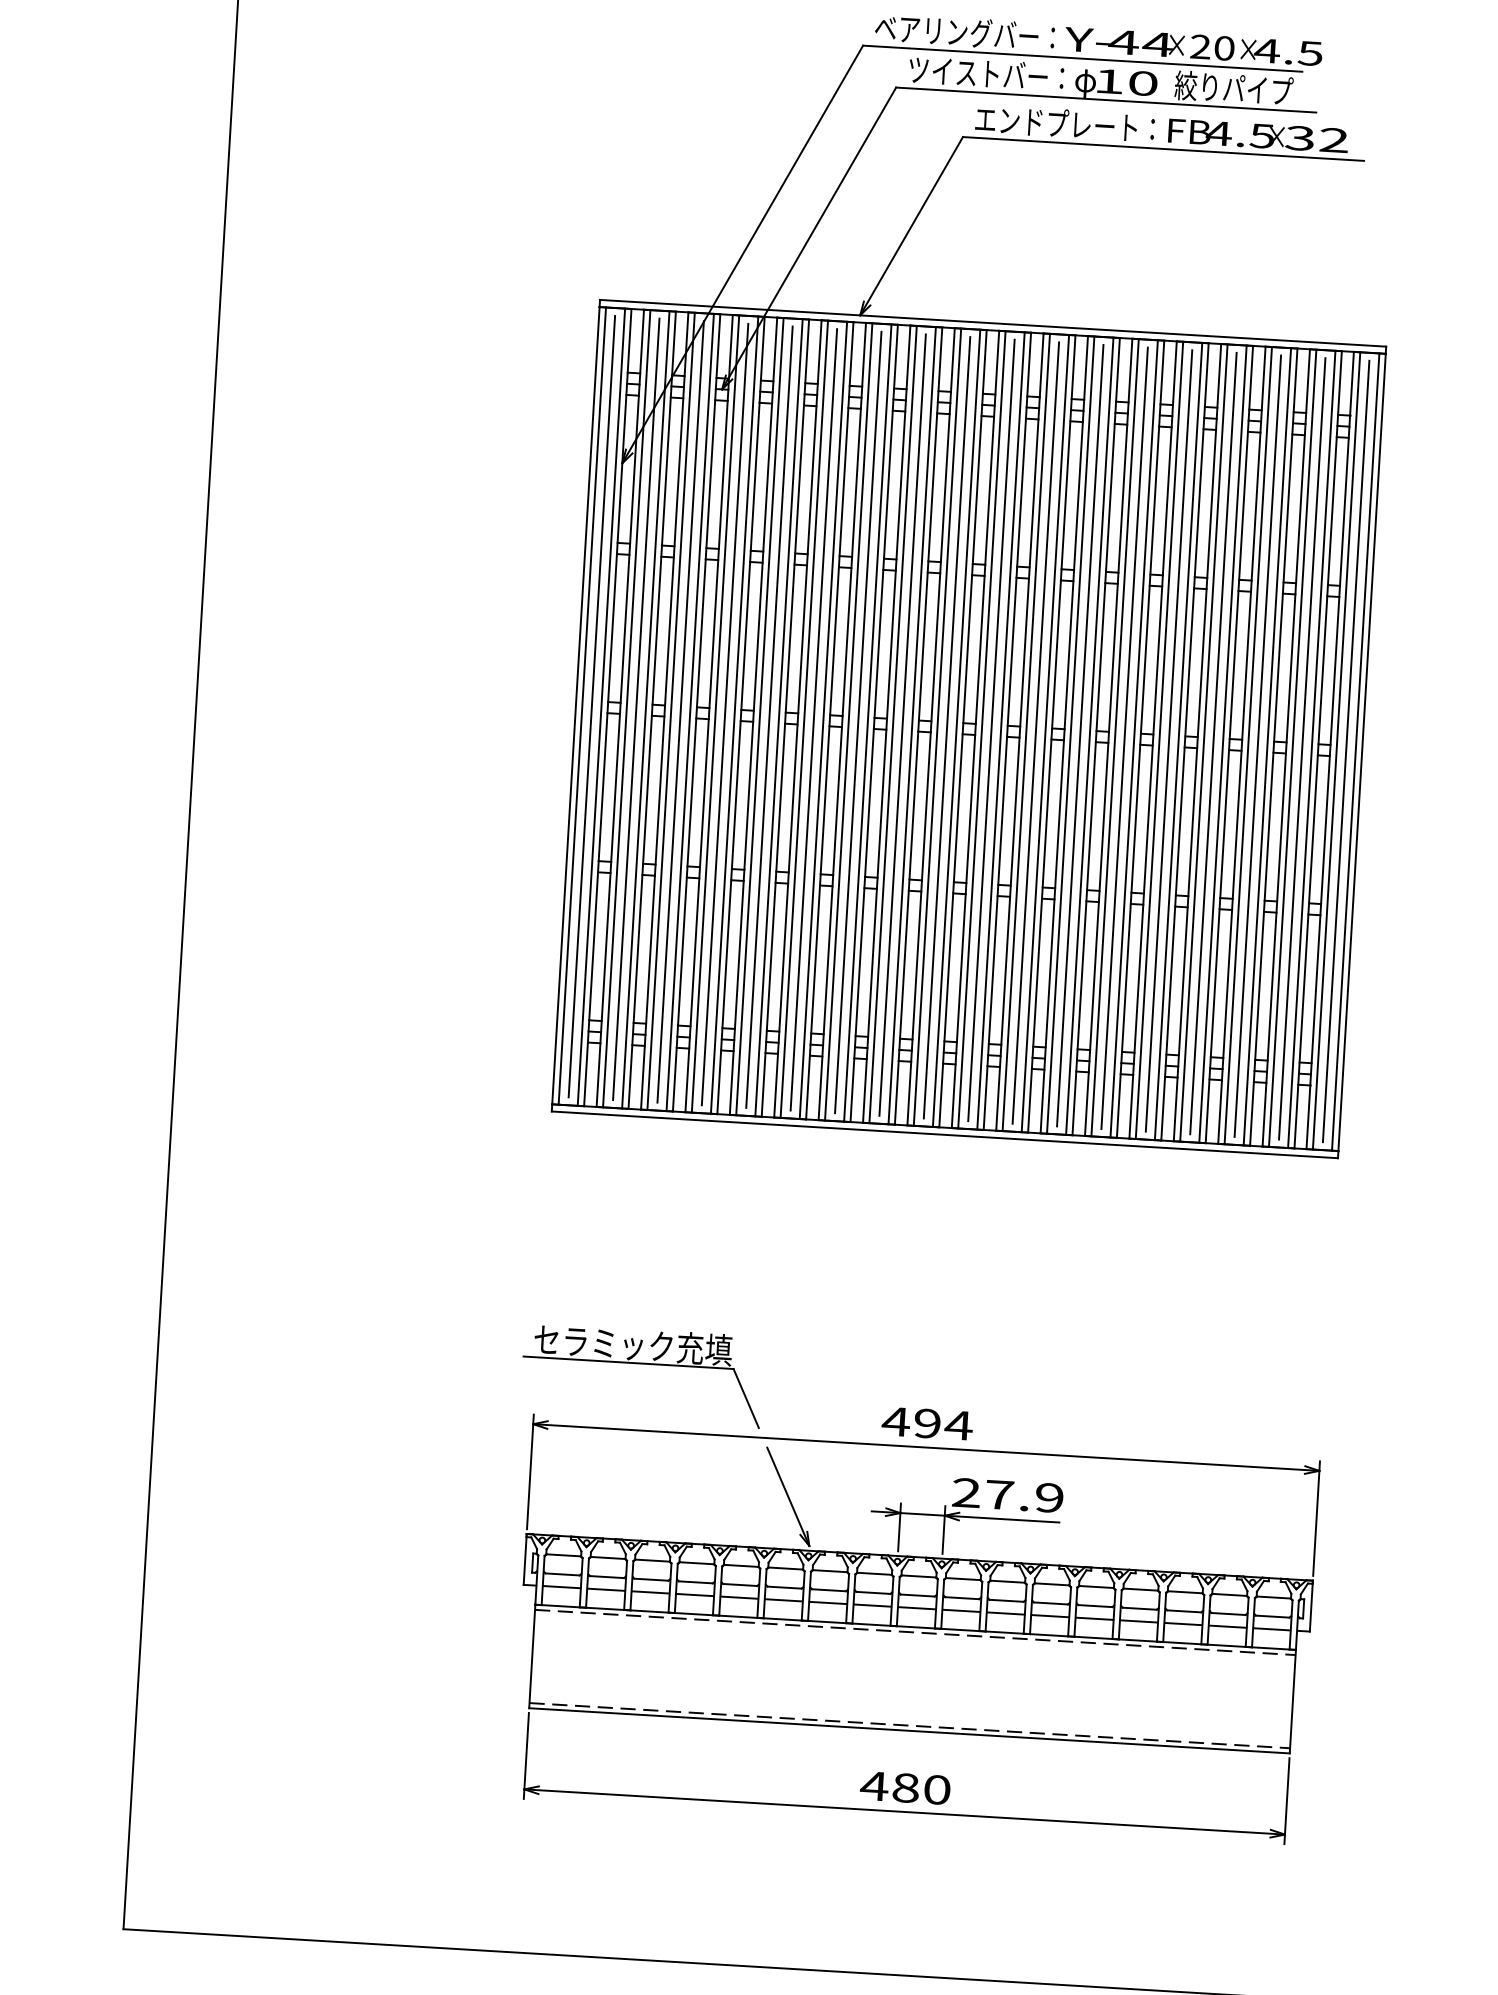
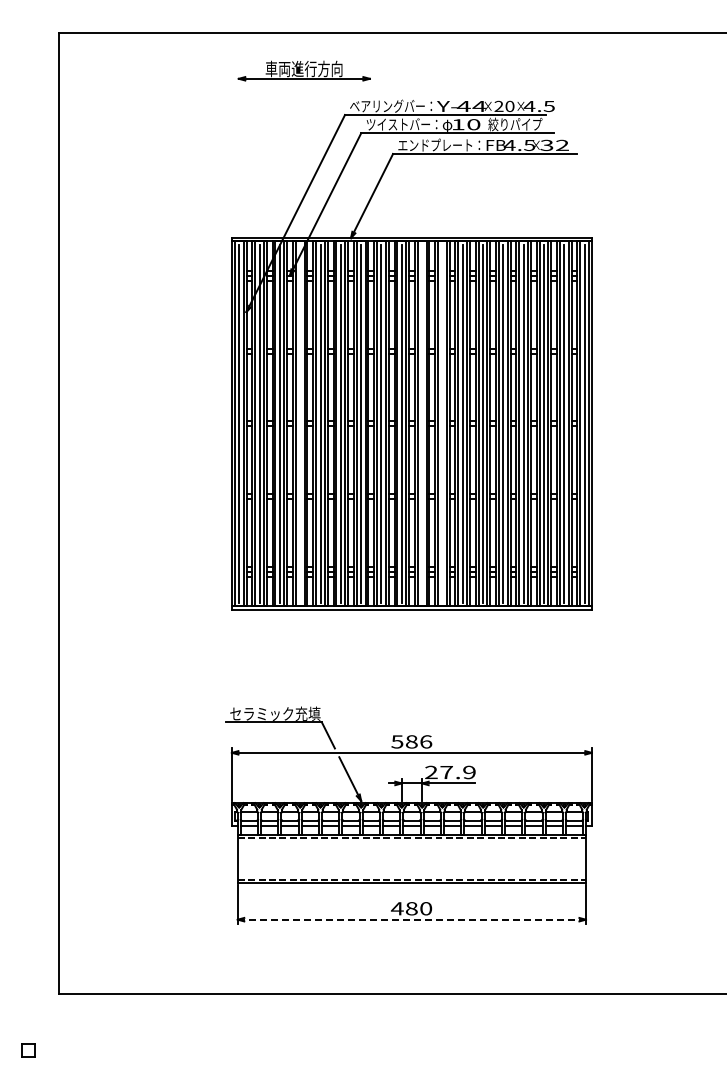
line: (725, 713) -> (300, 423), removed
line: (992, 729) -> (422, 423), removed
line: (1035, 732) -> (442, 423), removed
text: (926, 1422) -> (411, 741), 494 -> 586
line: (906, 1811) -> (412, 919), solid -> dashed

